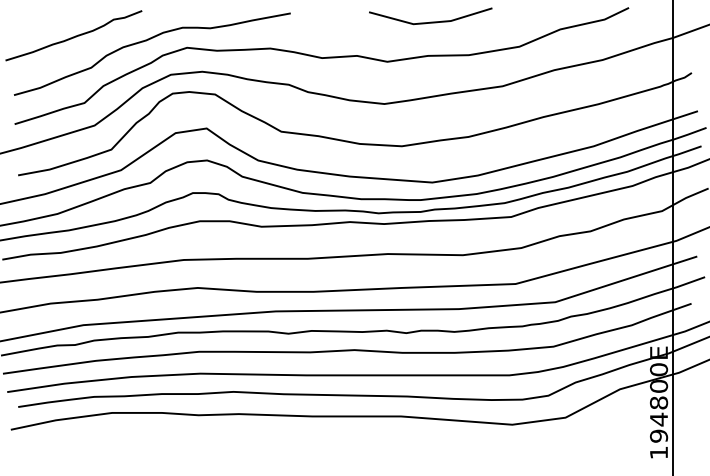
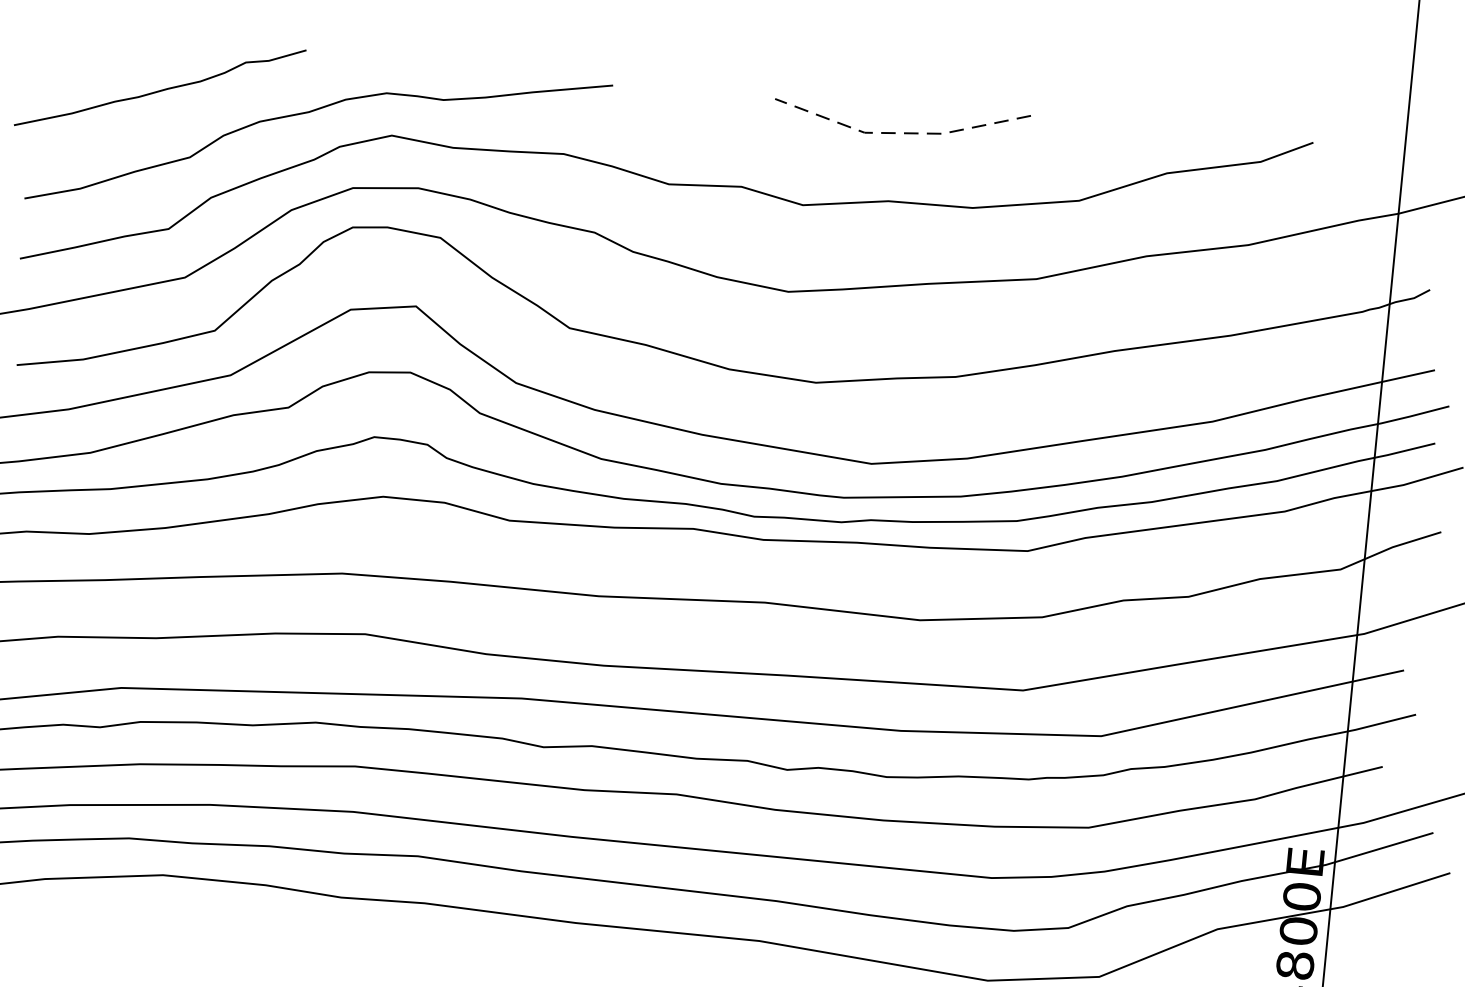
line: (430, 22) -> (900, 132), solid -> dashed

